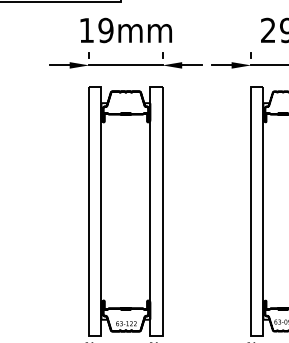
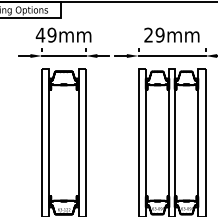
text: (86, 30) -> (40, 35), 19mm -> 49mm

